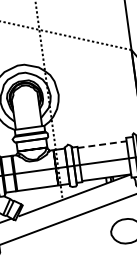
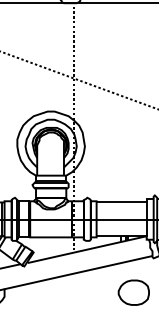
line: (102, 144) -> (122, 202), dashed -> solid

